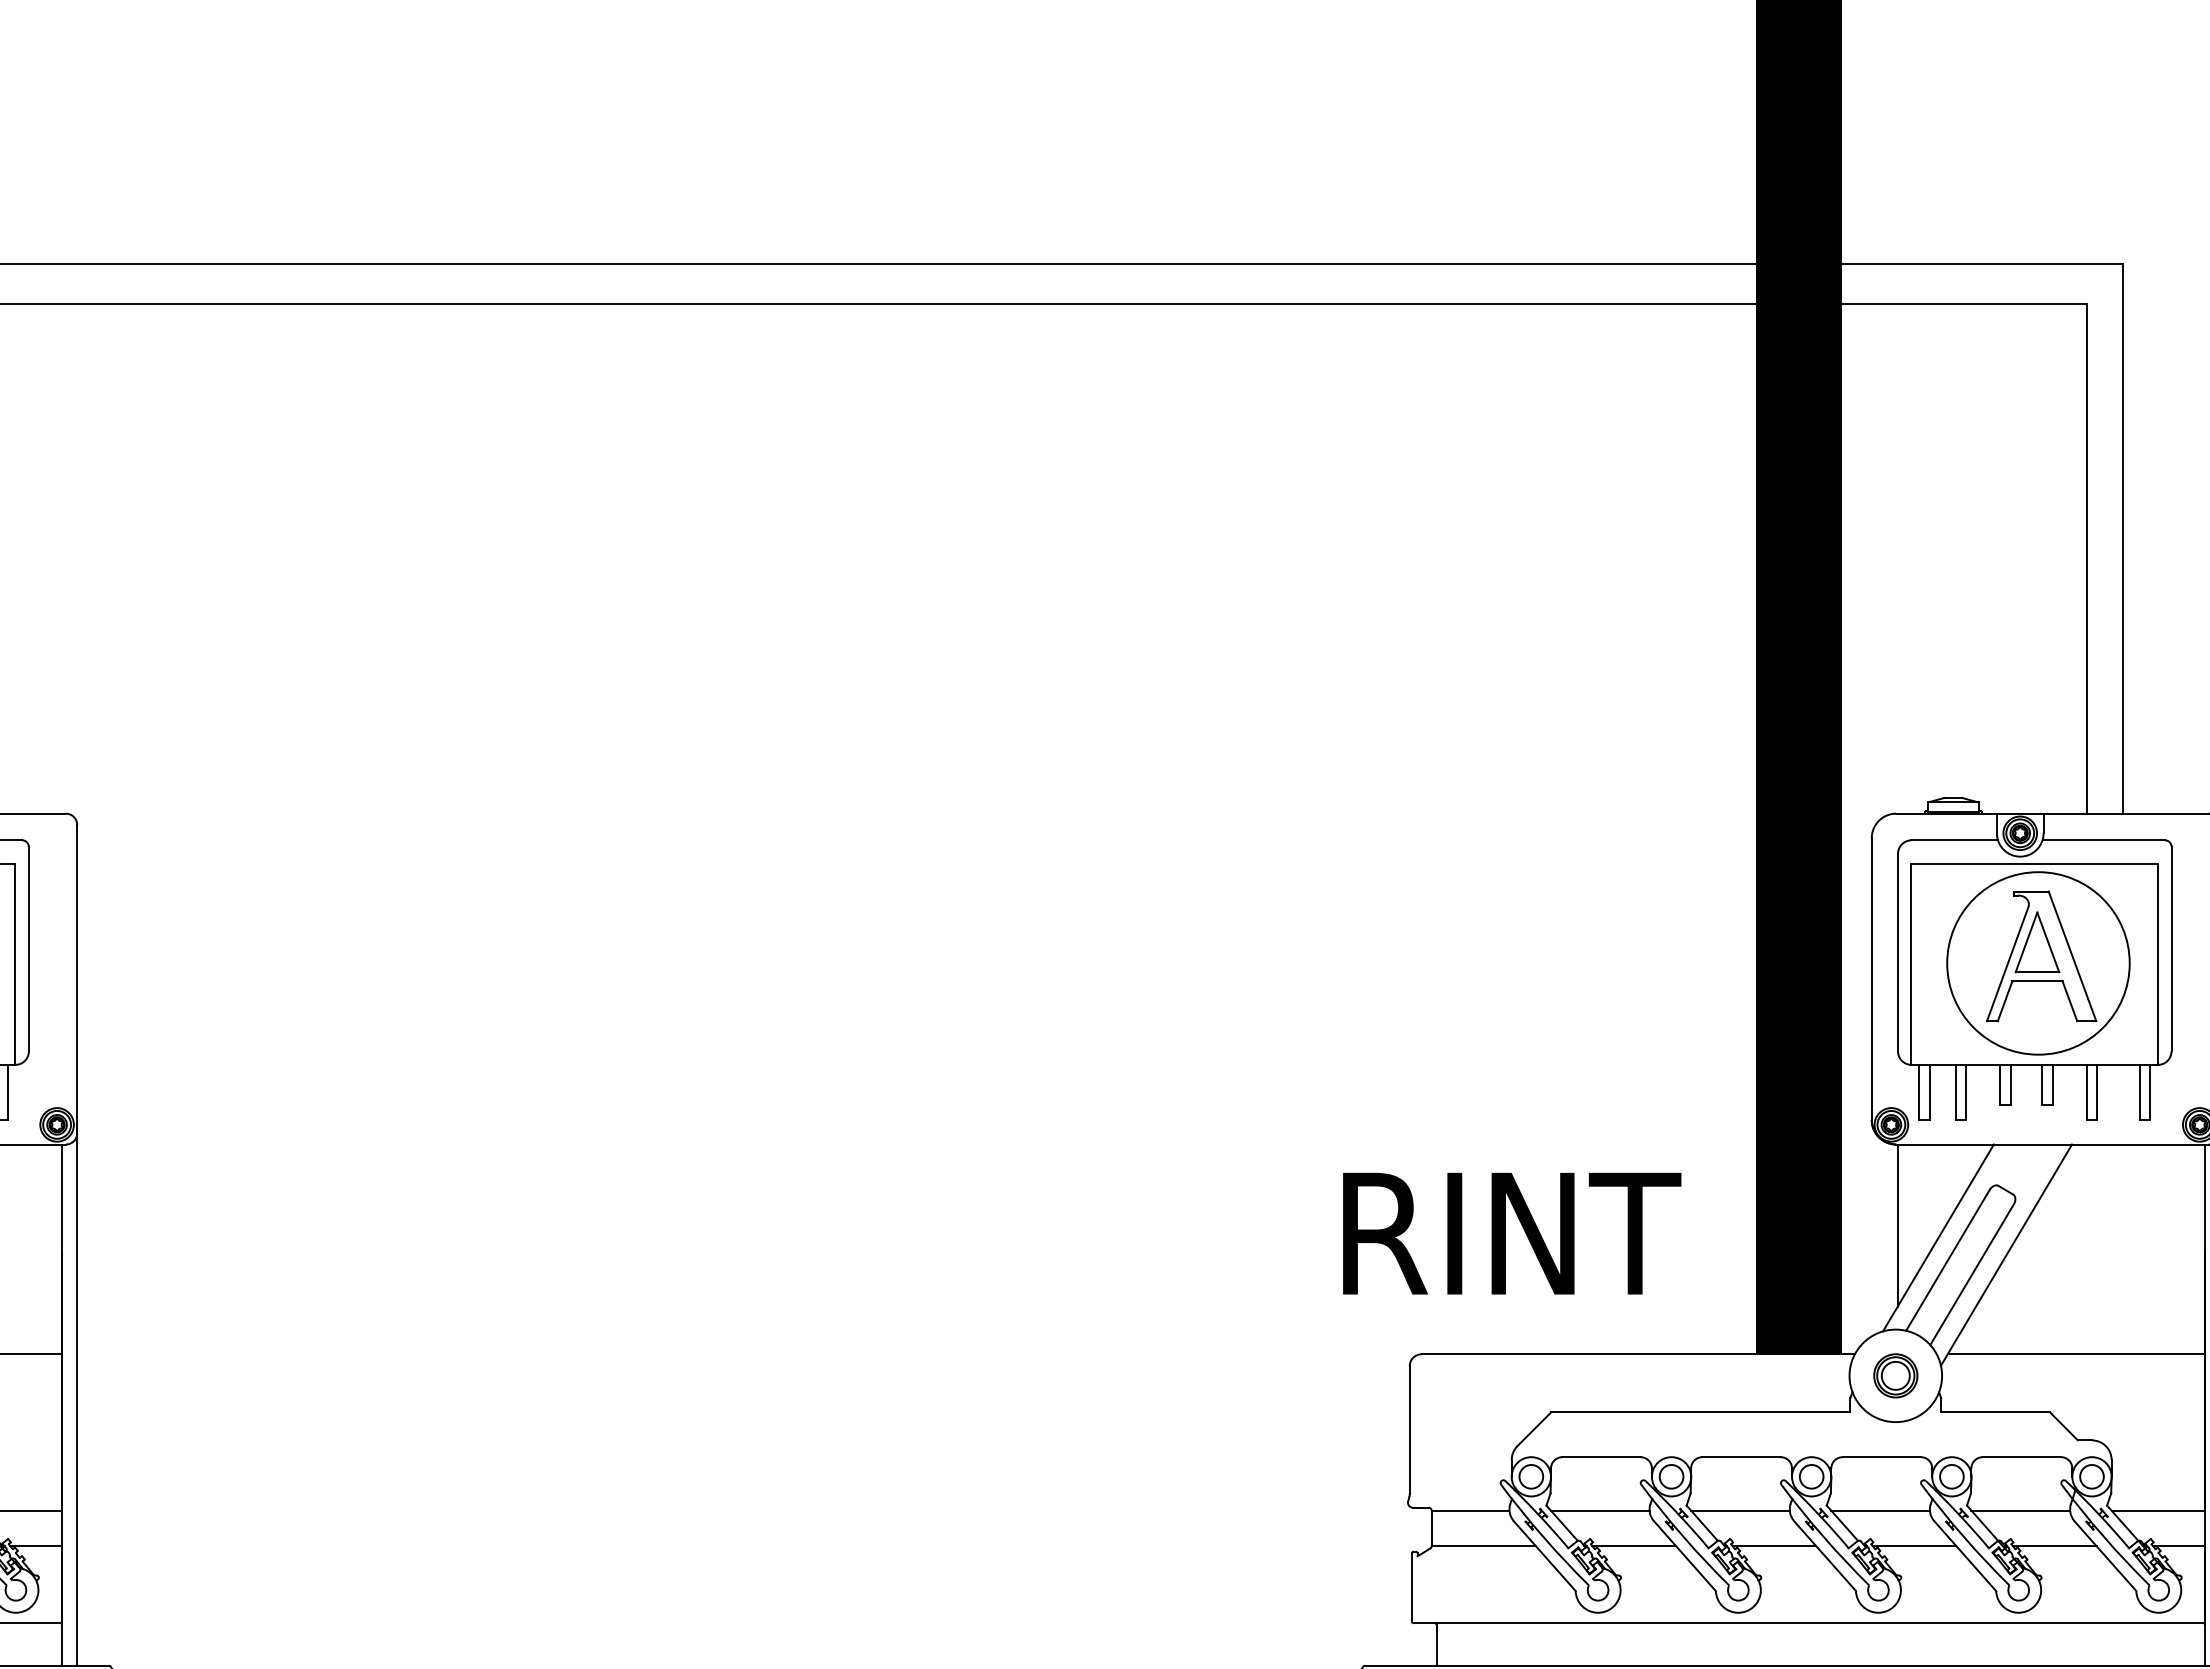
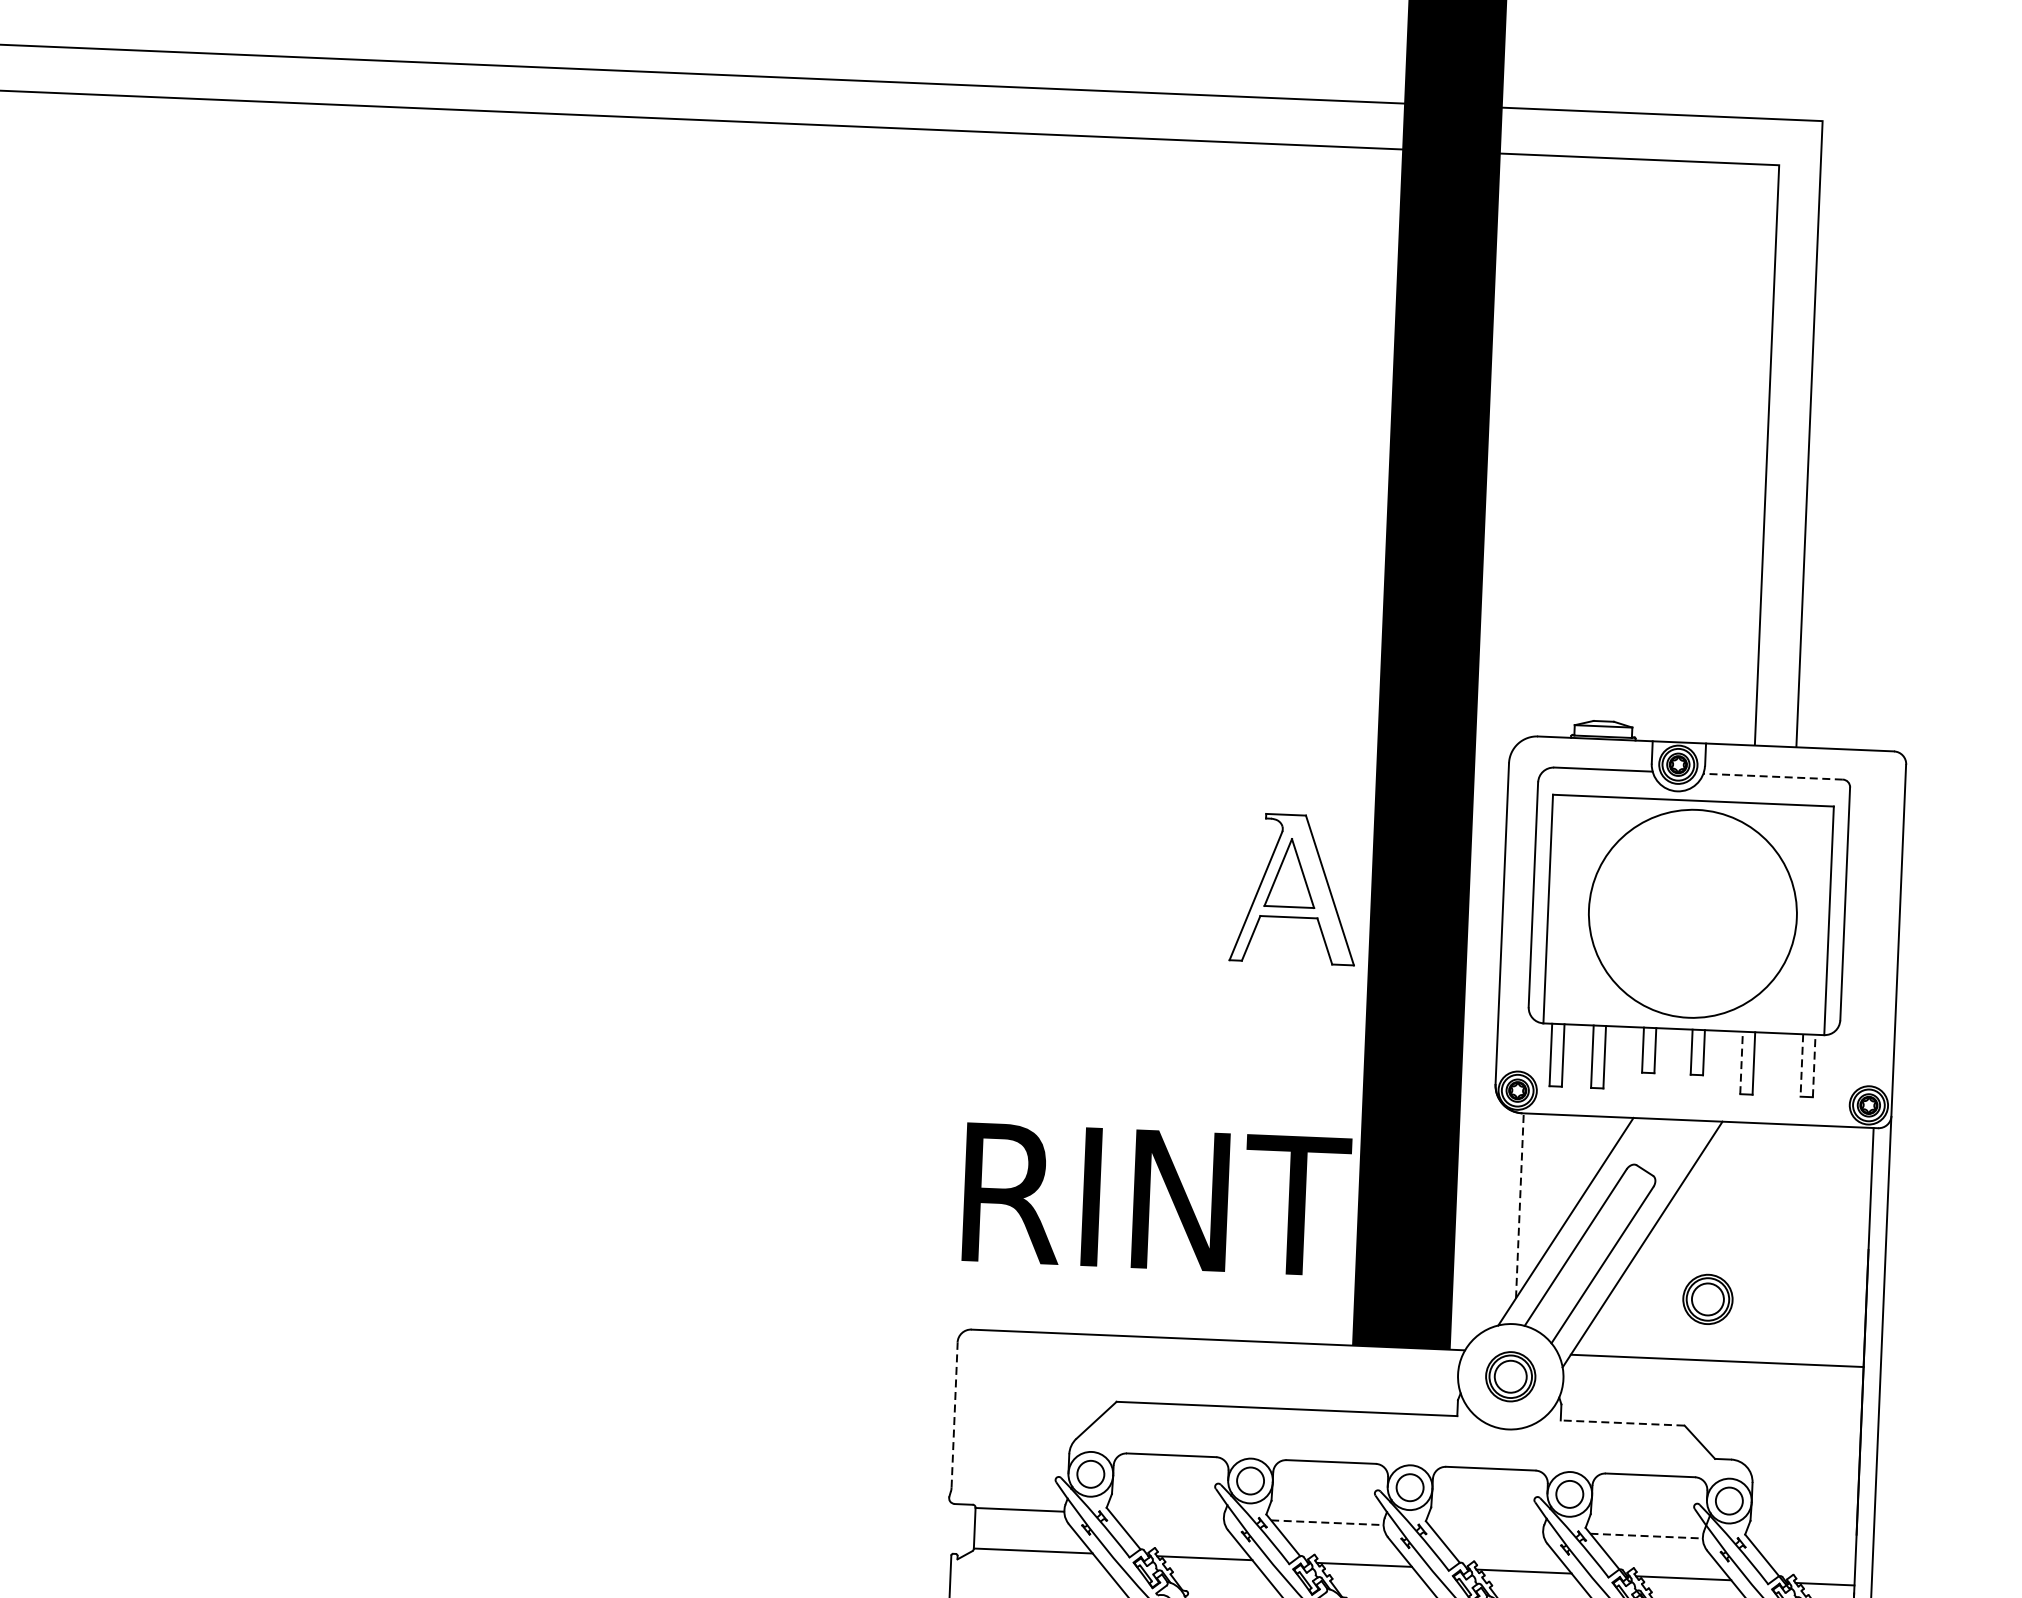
line: (2103, 840) -> (1772, 776), solid -> dashed
part: (2041, 956) -> (1294, 889), moved
line: (2086, 1091) -> (1741, 1061), solid -> dashed
line: (2150, 1091) -> (1814, 1065), solid -> dashed
line: (2139, 1092) -> (1801, 1065), solid -> dashed
line: (1897, 1225) -> (1519, 1205), solid -> dashed
text: (1512, 1233) -> (1157, 1199), moved
part: (2065, 1300) -> (1707, 1299), added
line: (1995, 1412) -> (1622, 1423), solid -> dashed
line: (1409, 1429) -> (954, 1414), solid -> dashed
line: (1600, 1510) -> (1168, 1515), removed
line: (1740, 1510) -> (1327, 1522), solid -> dashed
line: (1880, 1510) -> (1486, 1529), removed
line: (2021, 1510) -> (1647, 1536), solid -> dashed
line: (2157, 1510) -> (1802, 1542), removed

